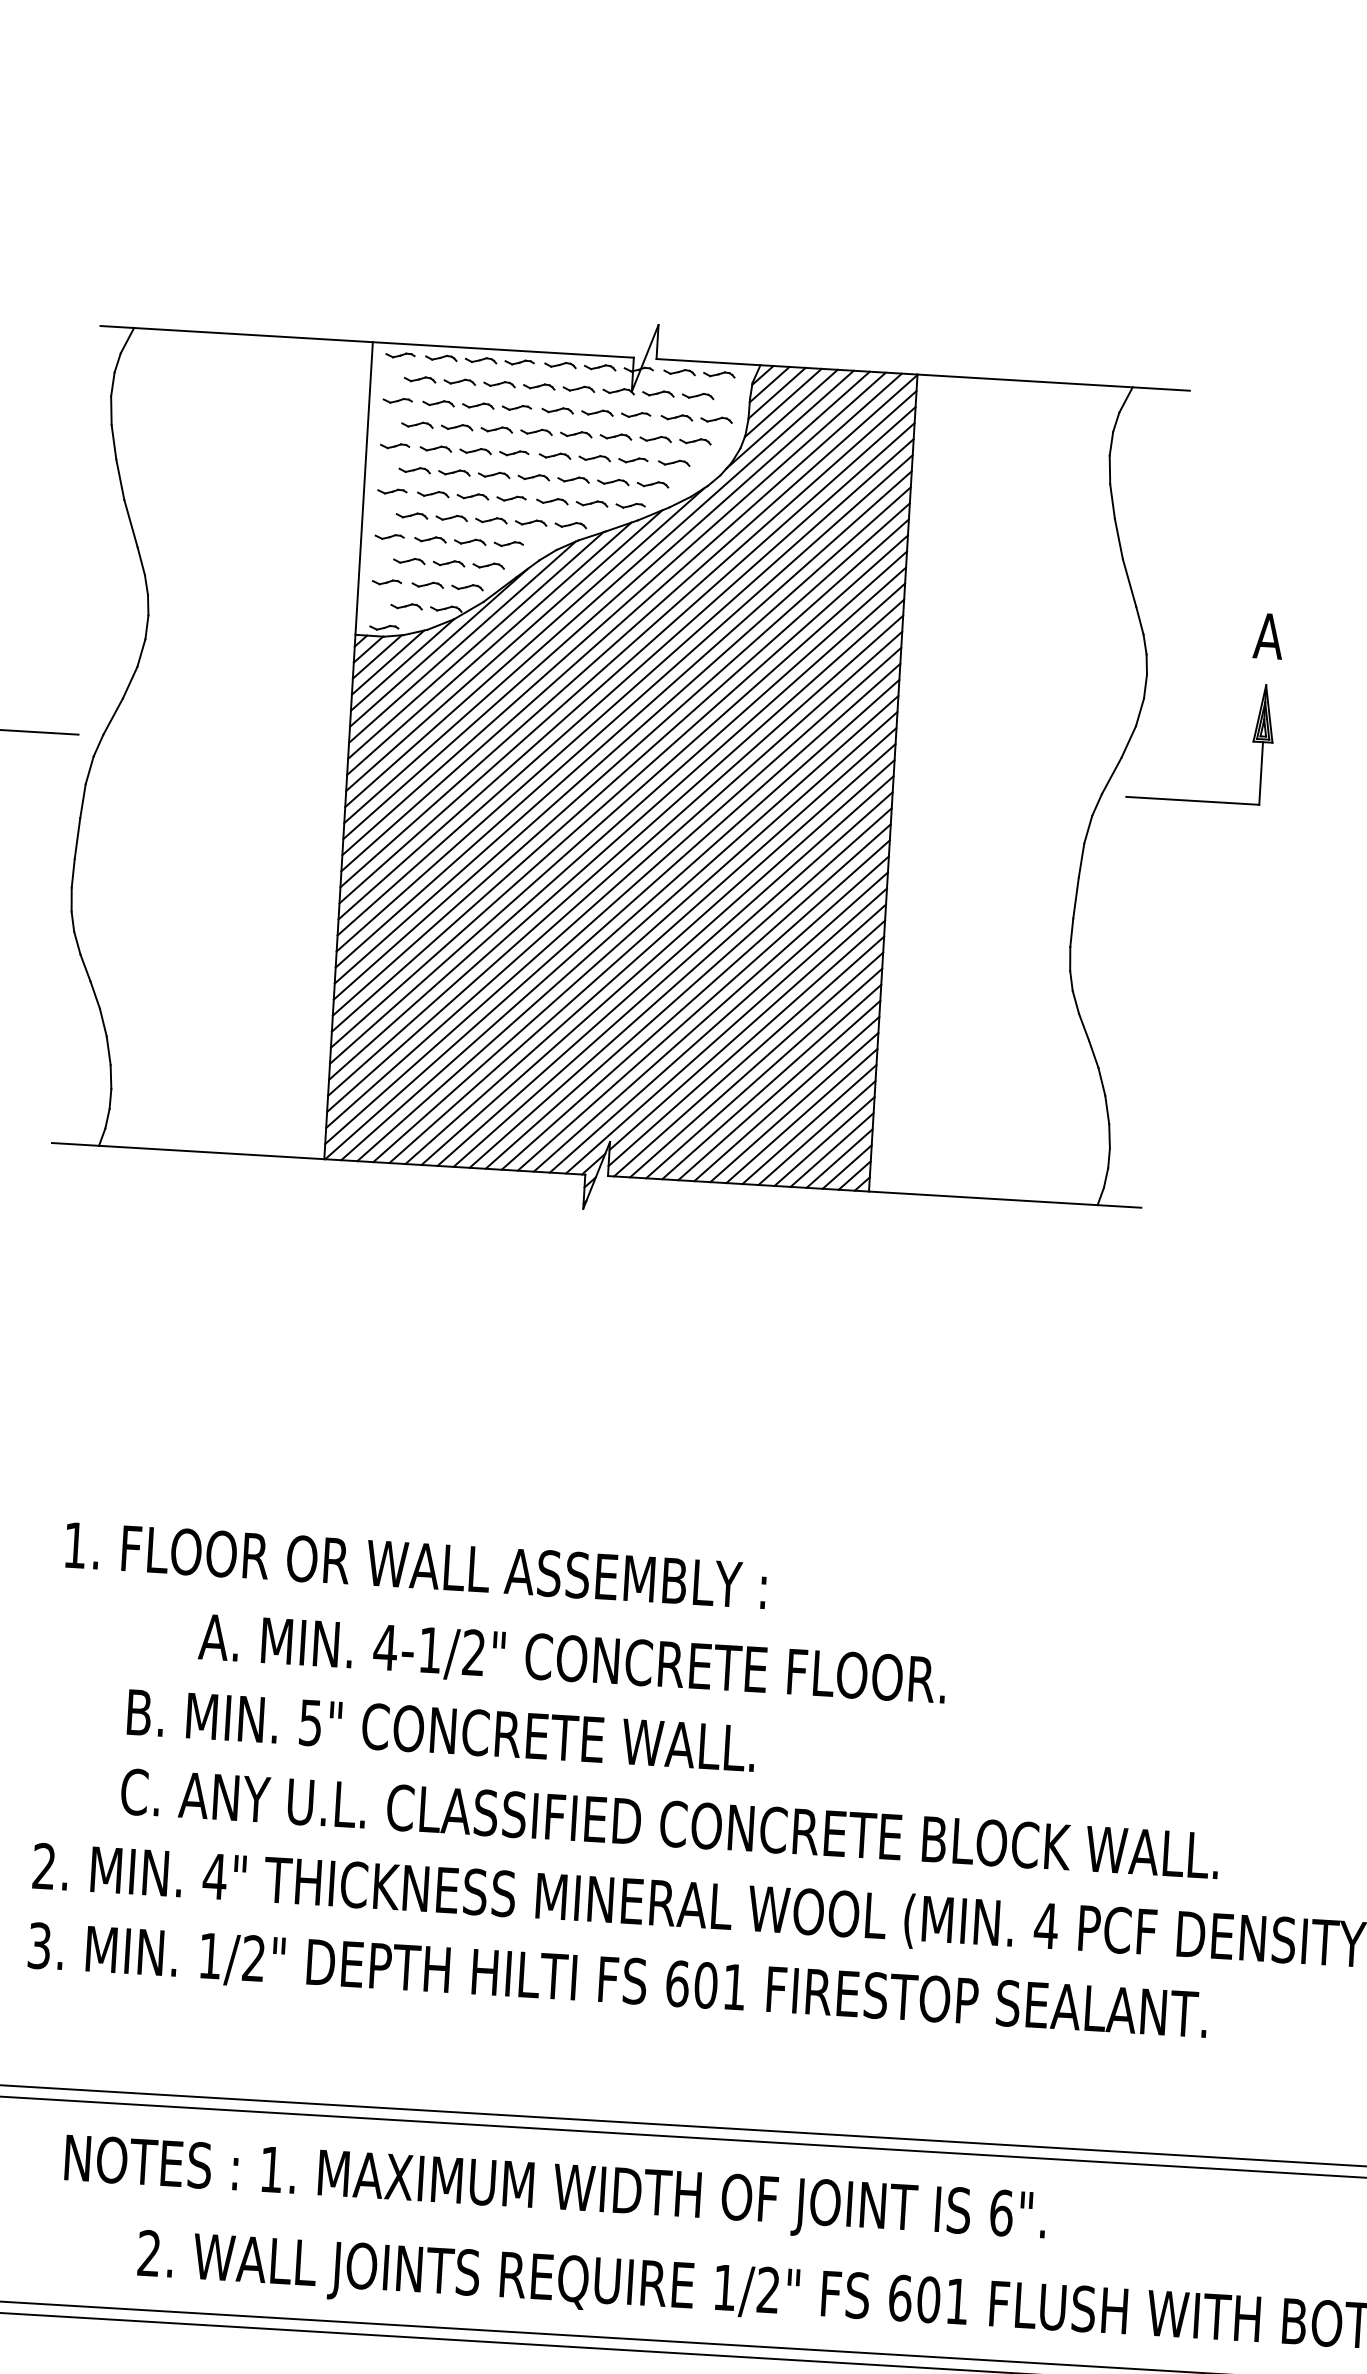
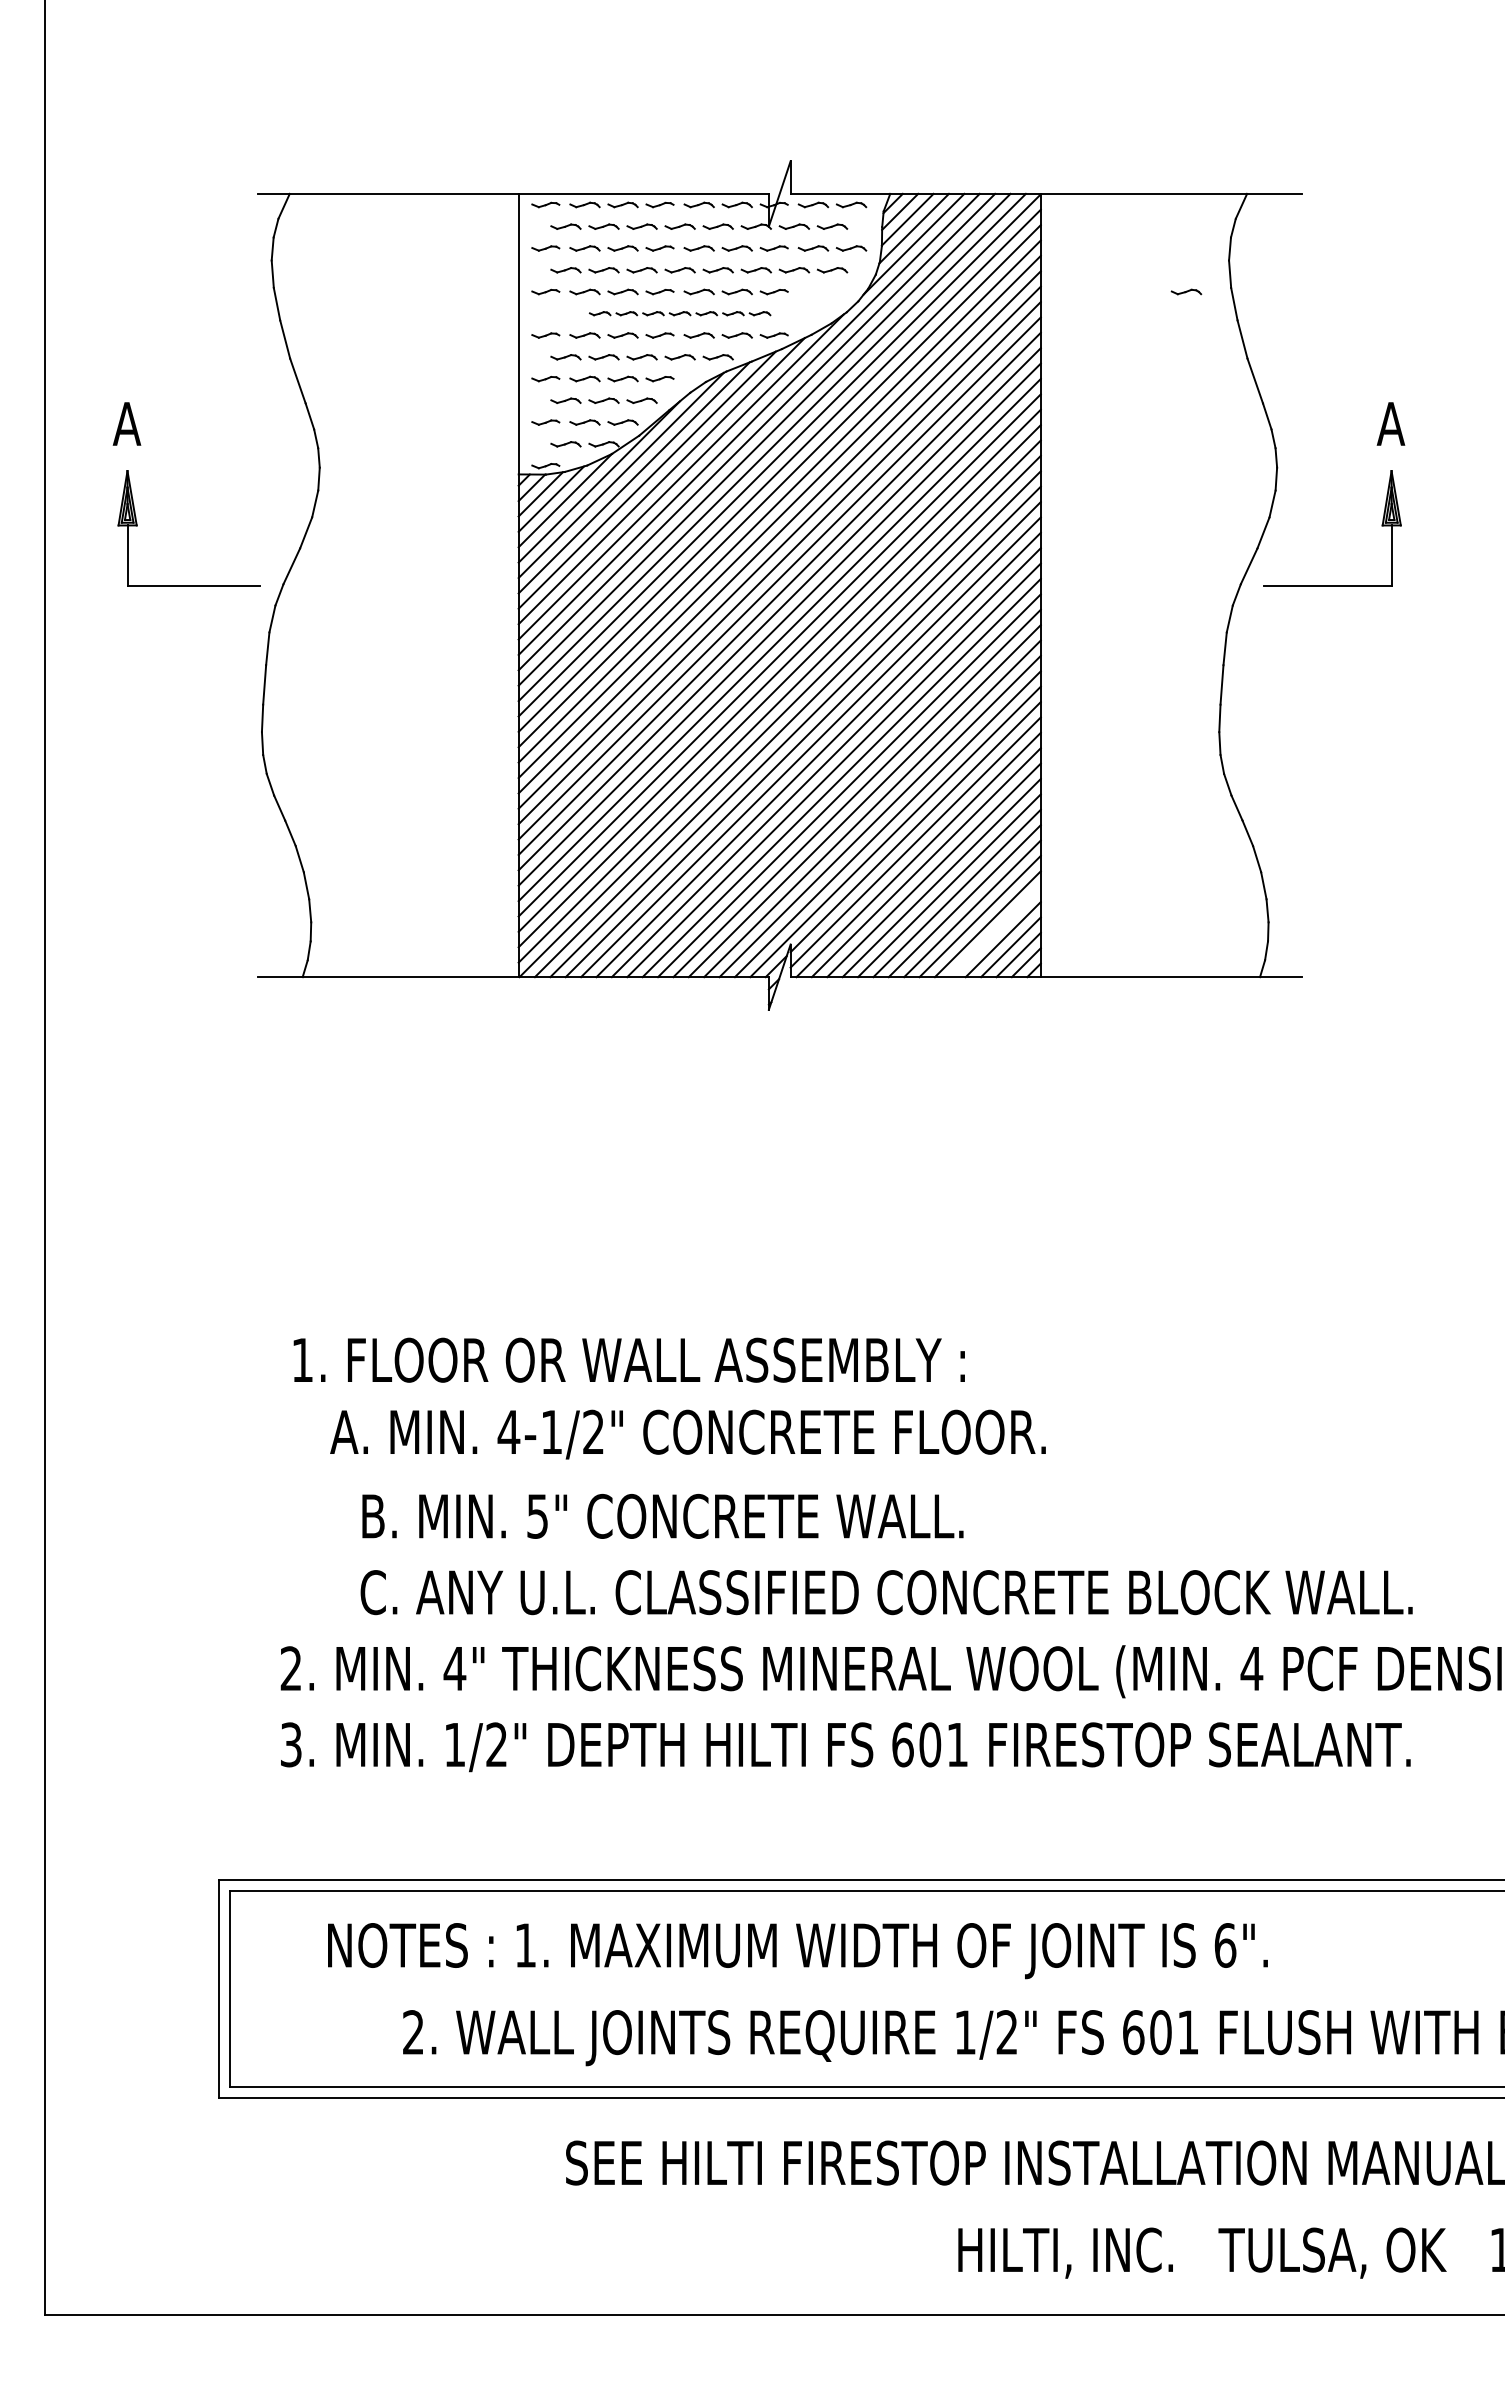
part: (674, 462) -> (1186, 291), moved
part: (533, 476) -> (679, 313), size x0.7
line: (824, 1141) -> (995, 931), removed
text: (571, 1660) -> (687, 1434), moved

